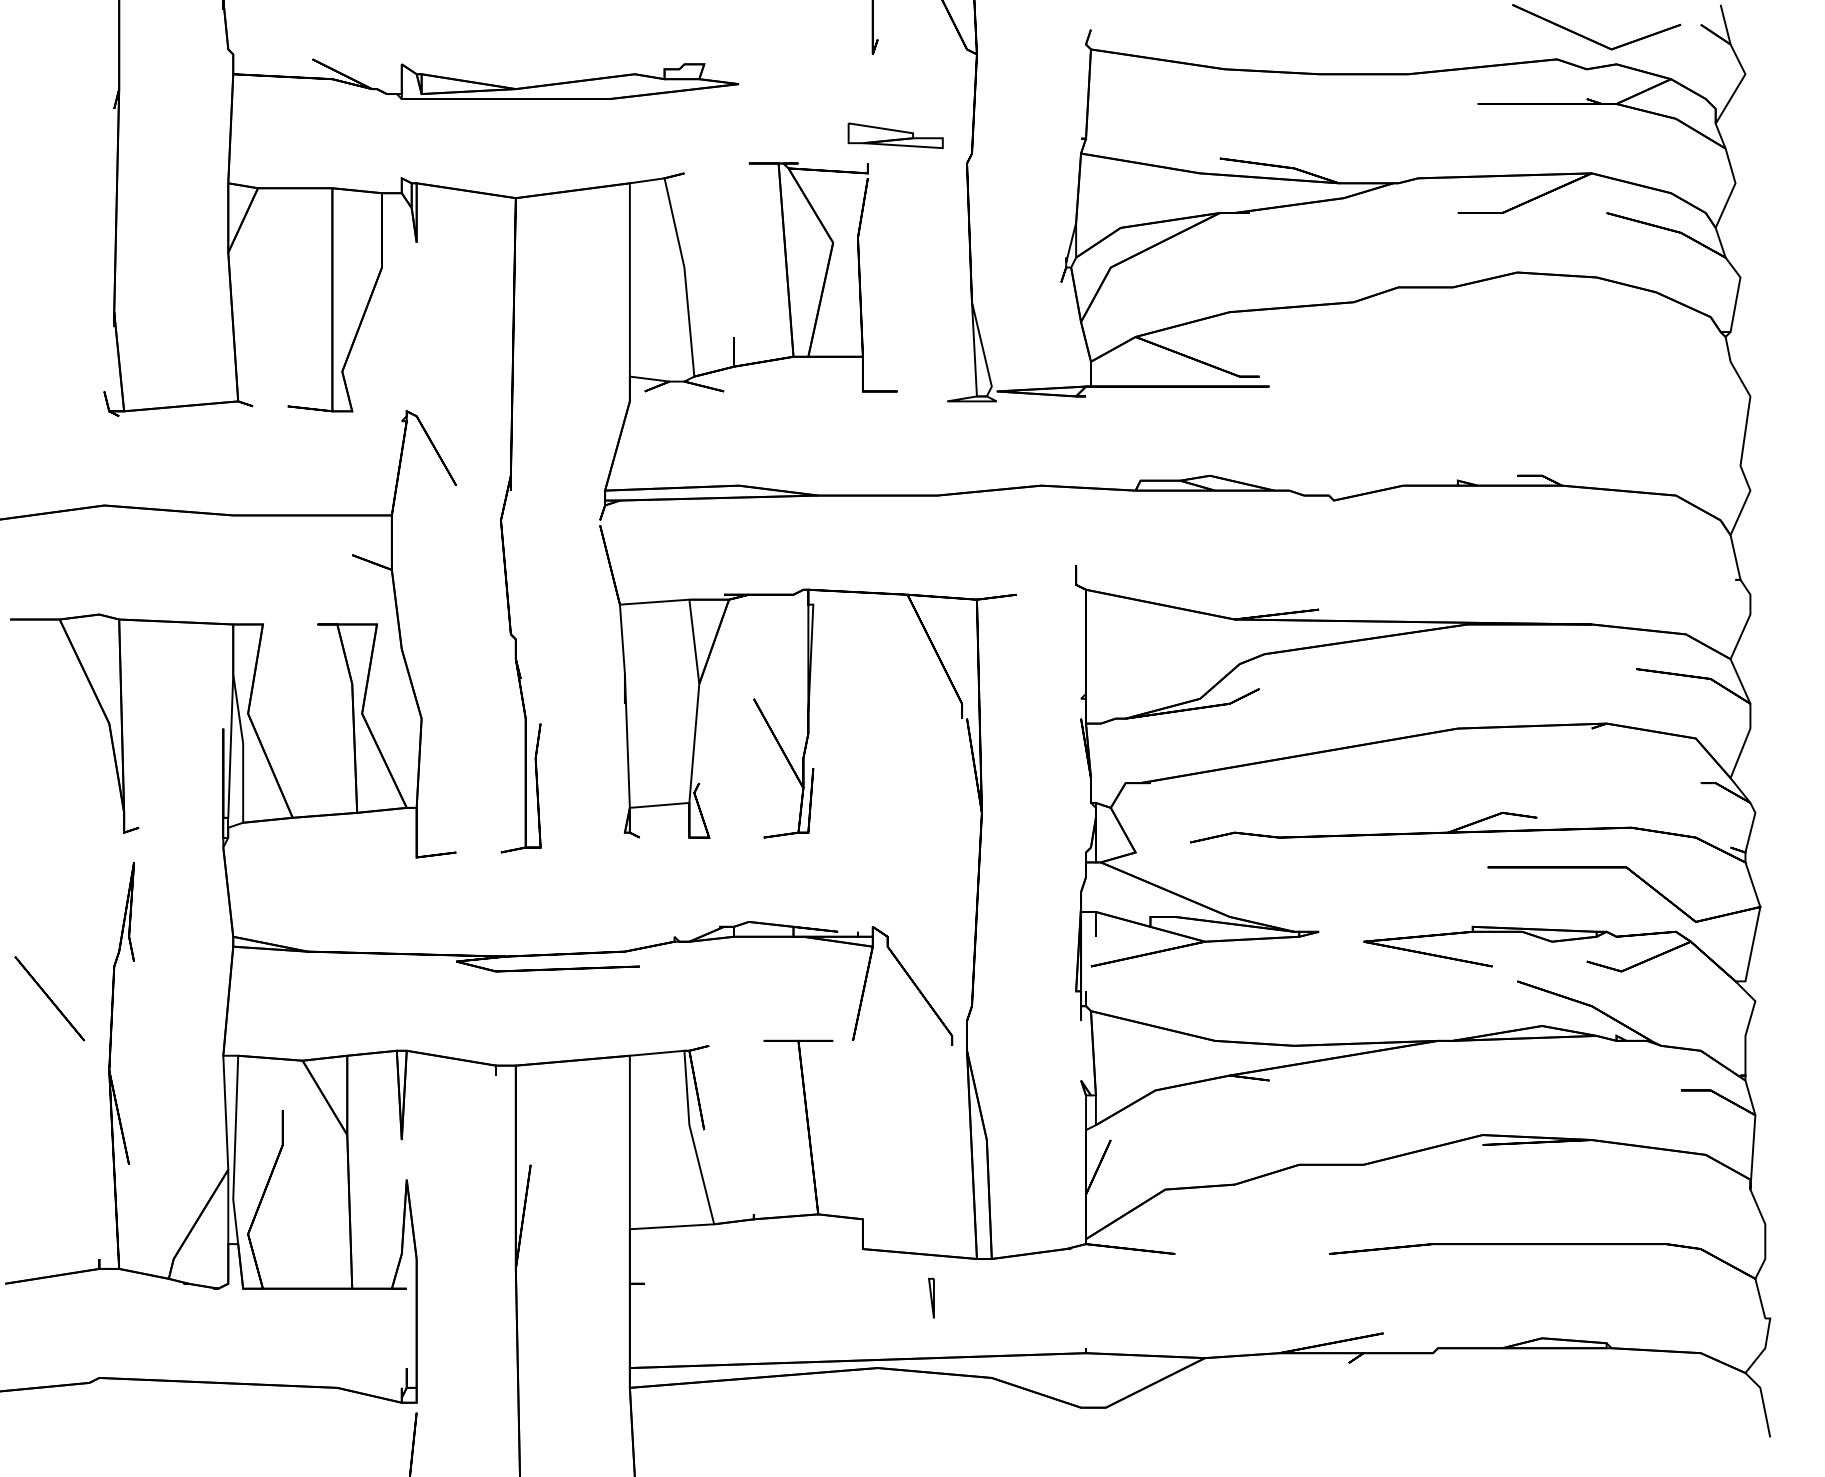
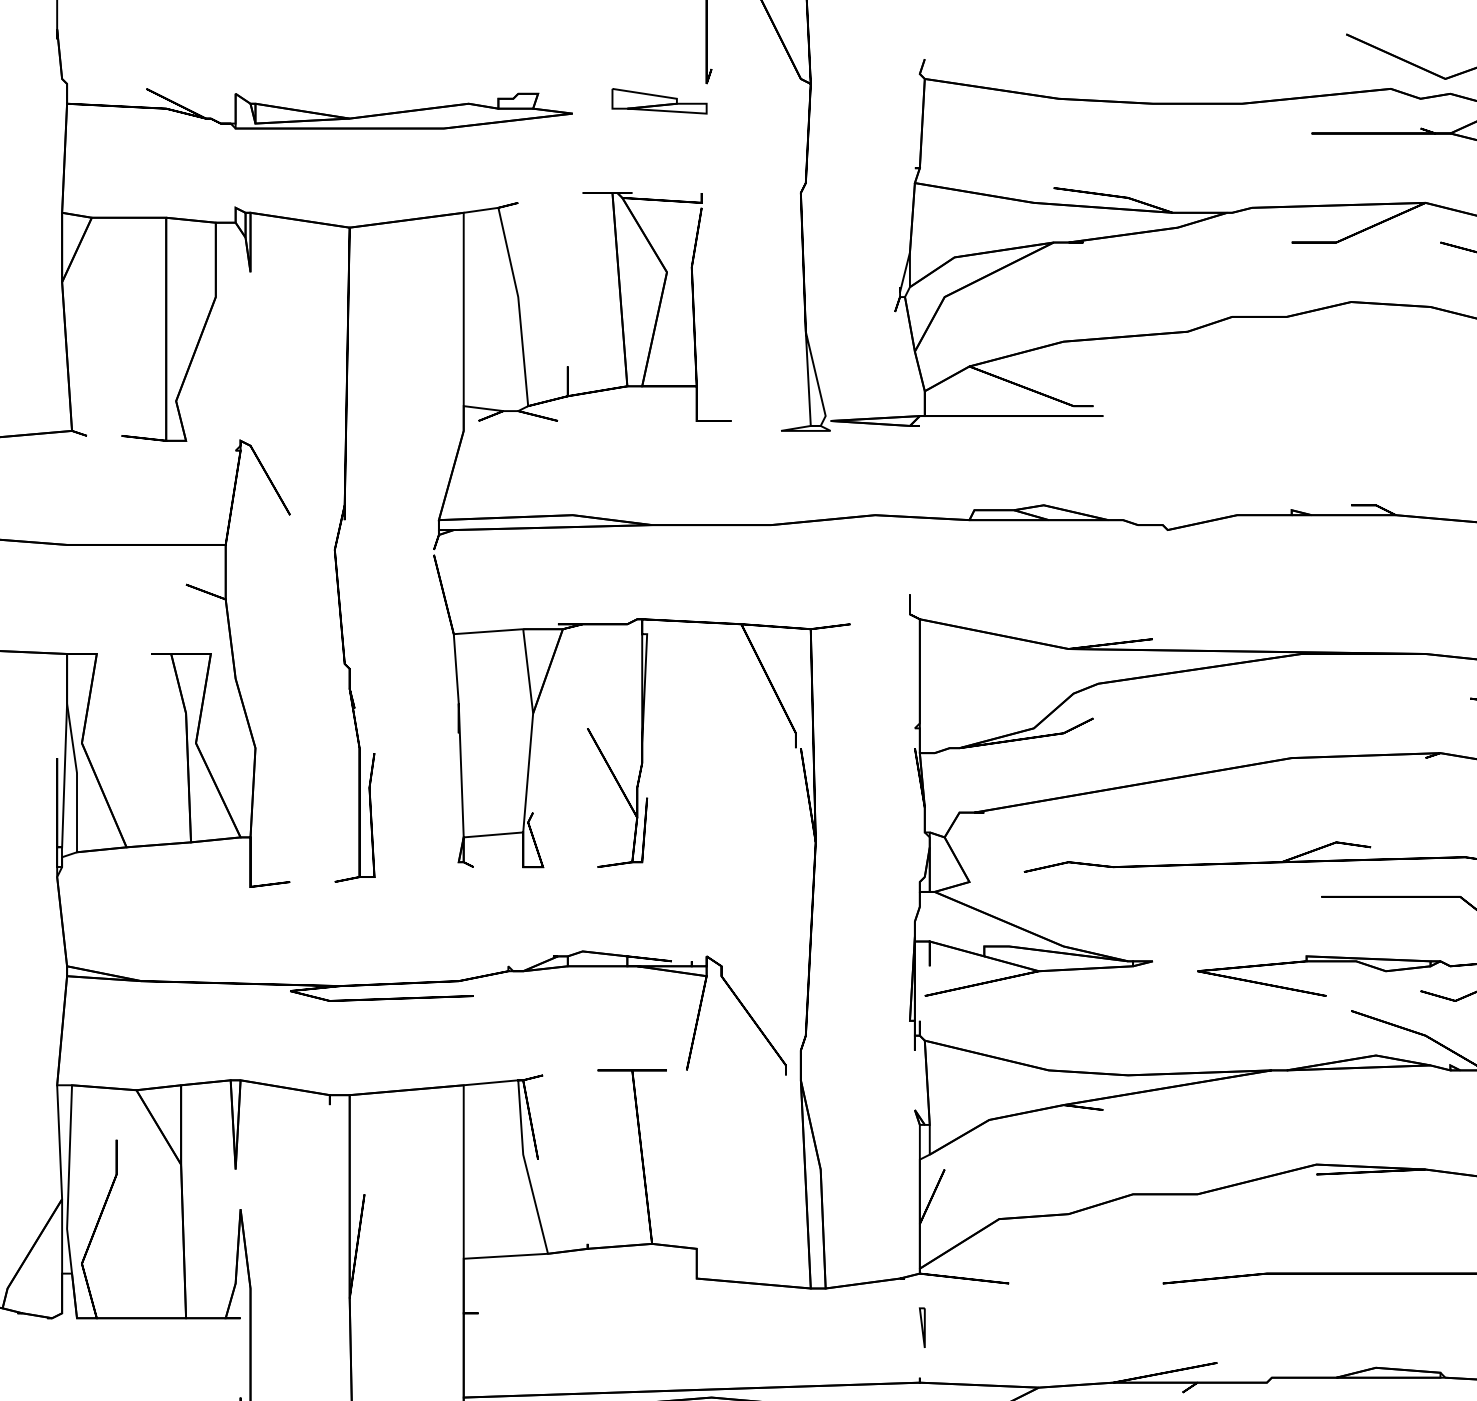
part: (895, 135) -> (659, 101), moved
part: (931, 1297) -> (922, 1327), moved

